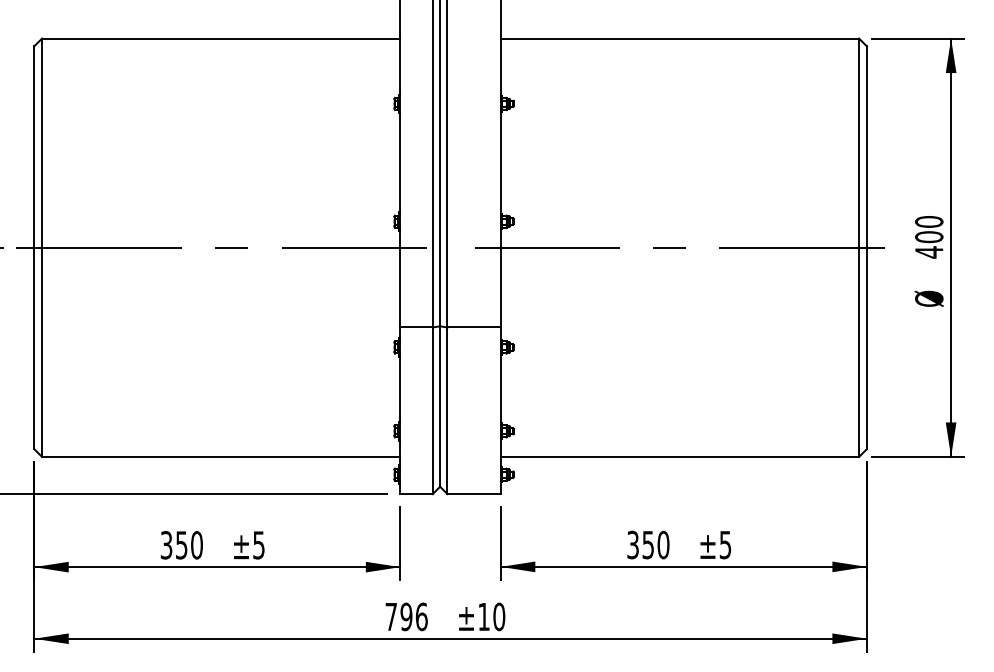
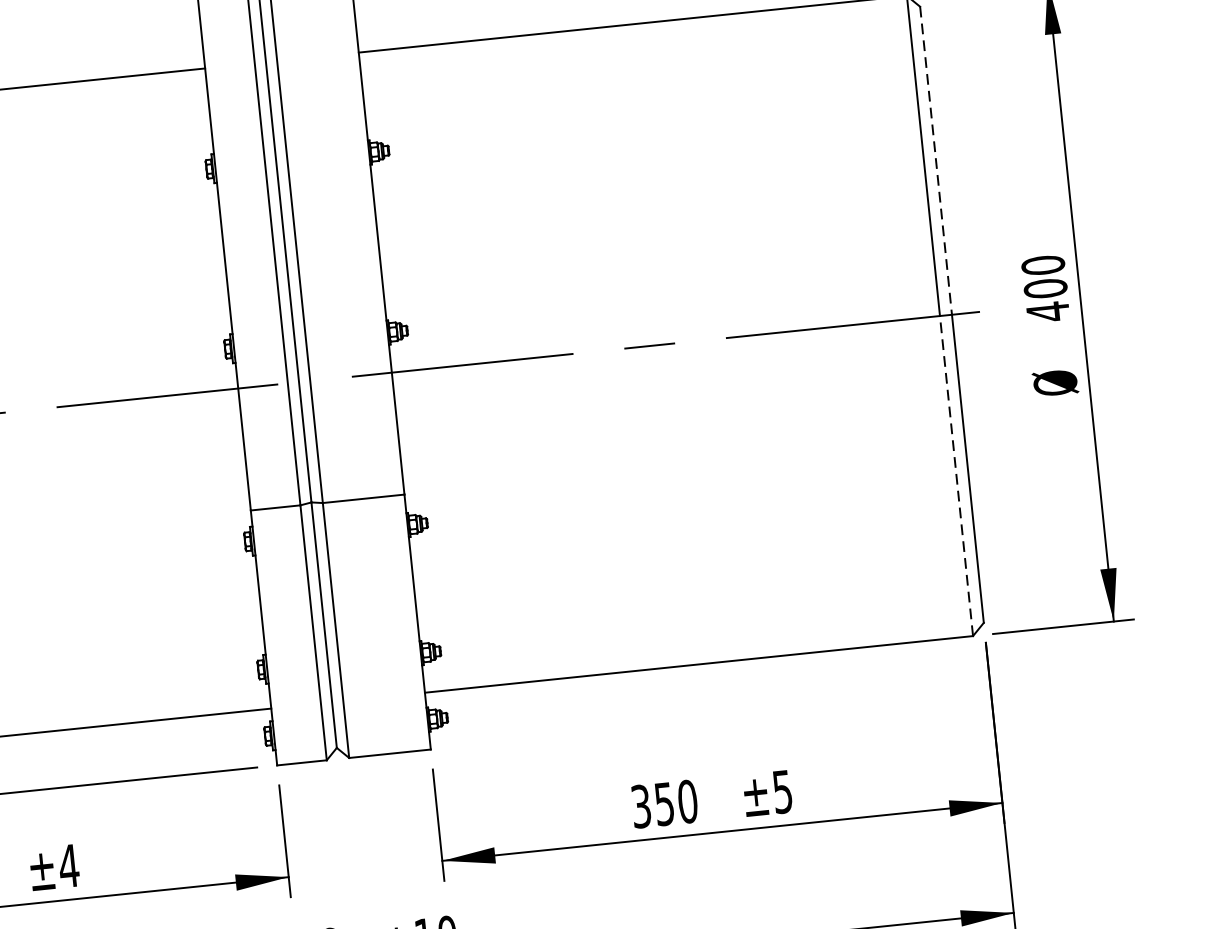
line: (866, 147) -> (935, 161), solid -> dashed
line: (859, 352) -> (957, 476), solid -> dashed
text: (258, 545) -> (68, 866), ±5 -> ±4

